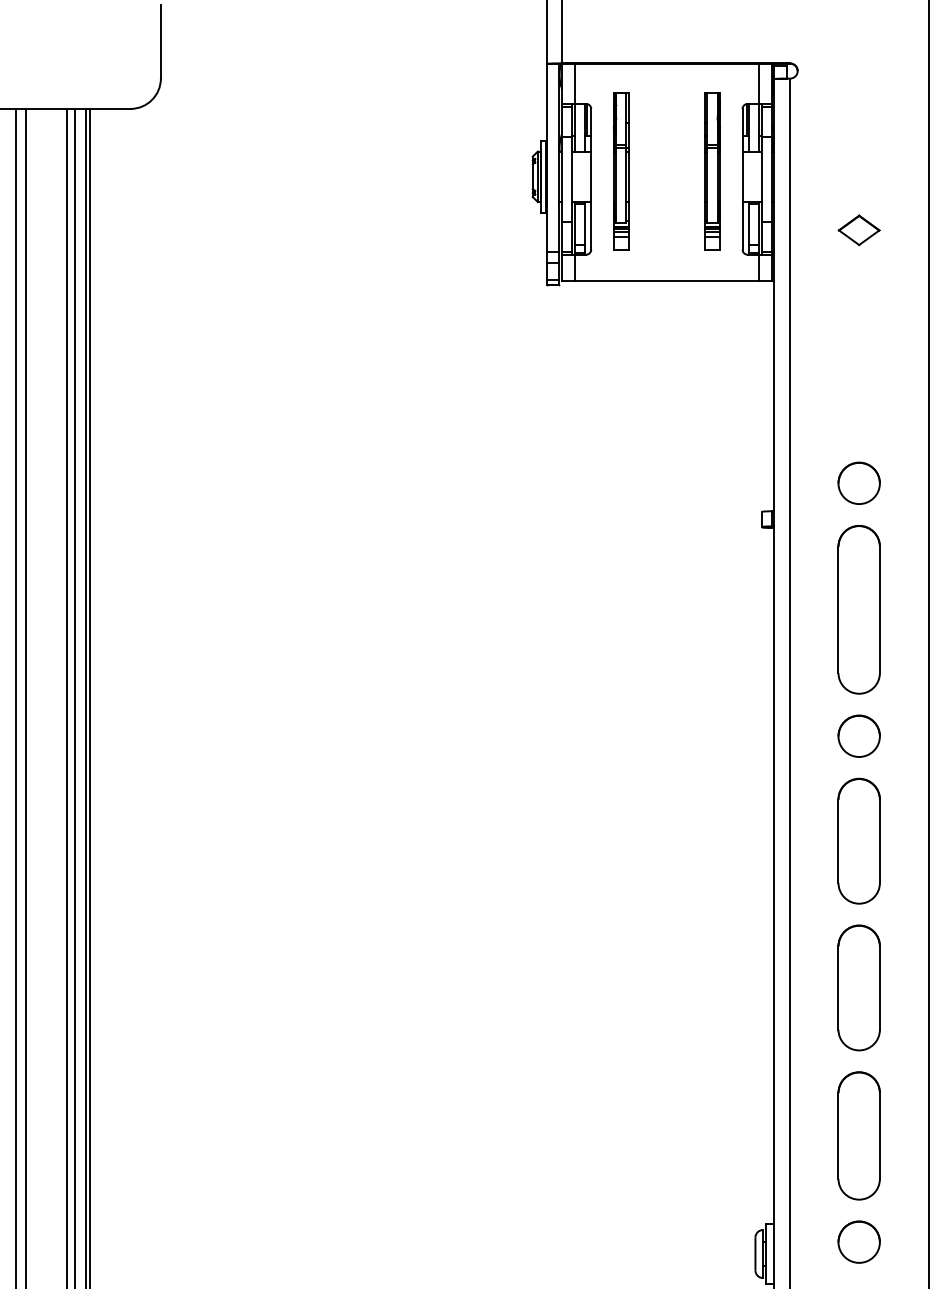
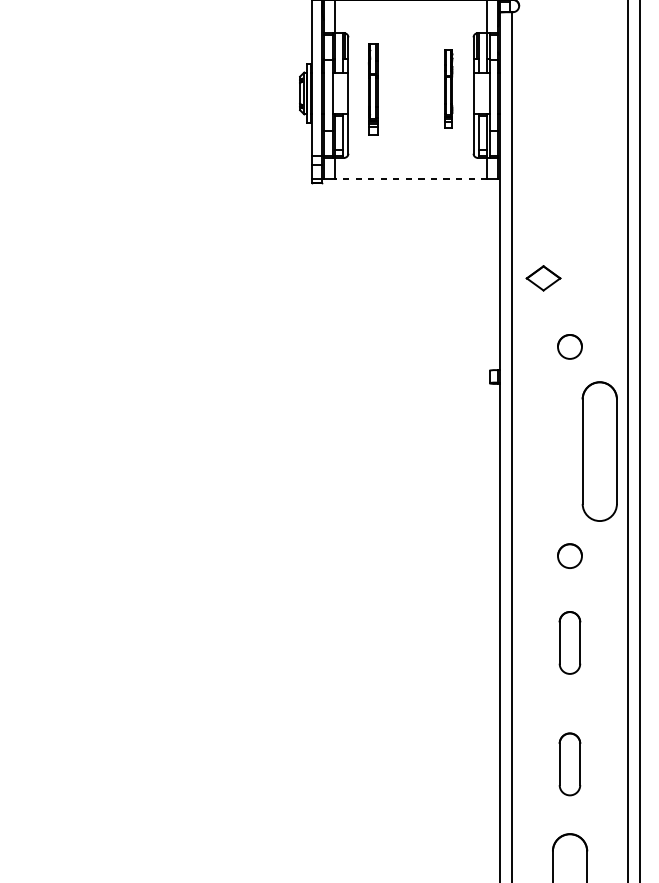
part: (620, 171) -> (372, 89), size x0.7
part: (712, 171) -> (448, 89), size x0.6
part: (858, 230) -> (542, 278), moved
line: (666, 280) -> (410, 179), solid -> dashed
circle: (858, 482) -> (569, 346), size x0.7
part: (858, 609) -> (599, 451), moved
circle: (858, 735) -> (569, 555), size x0.7
part: (858, 840) -> (569, 642), size x0.6
part: (858, 987) -> (569, 763), size x0.6

